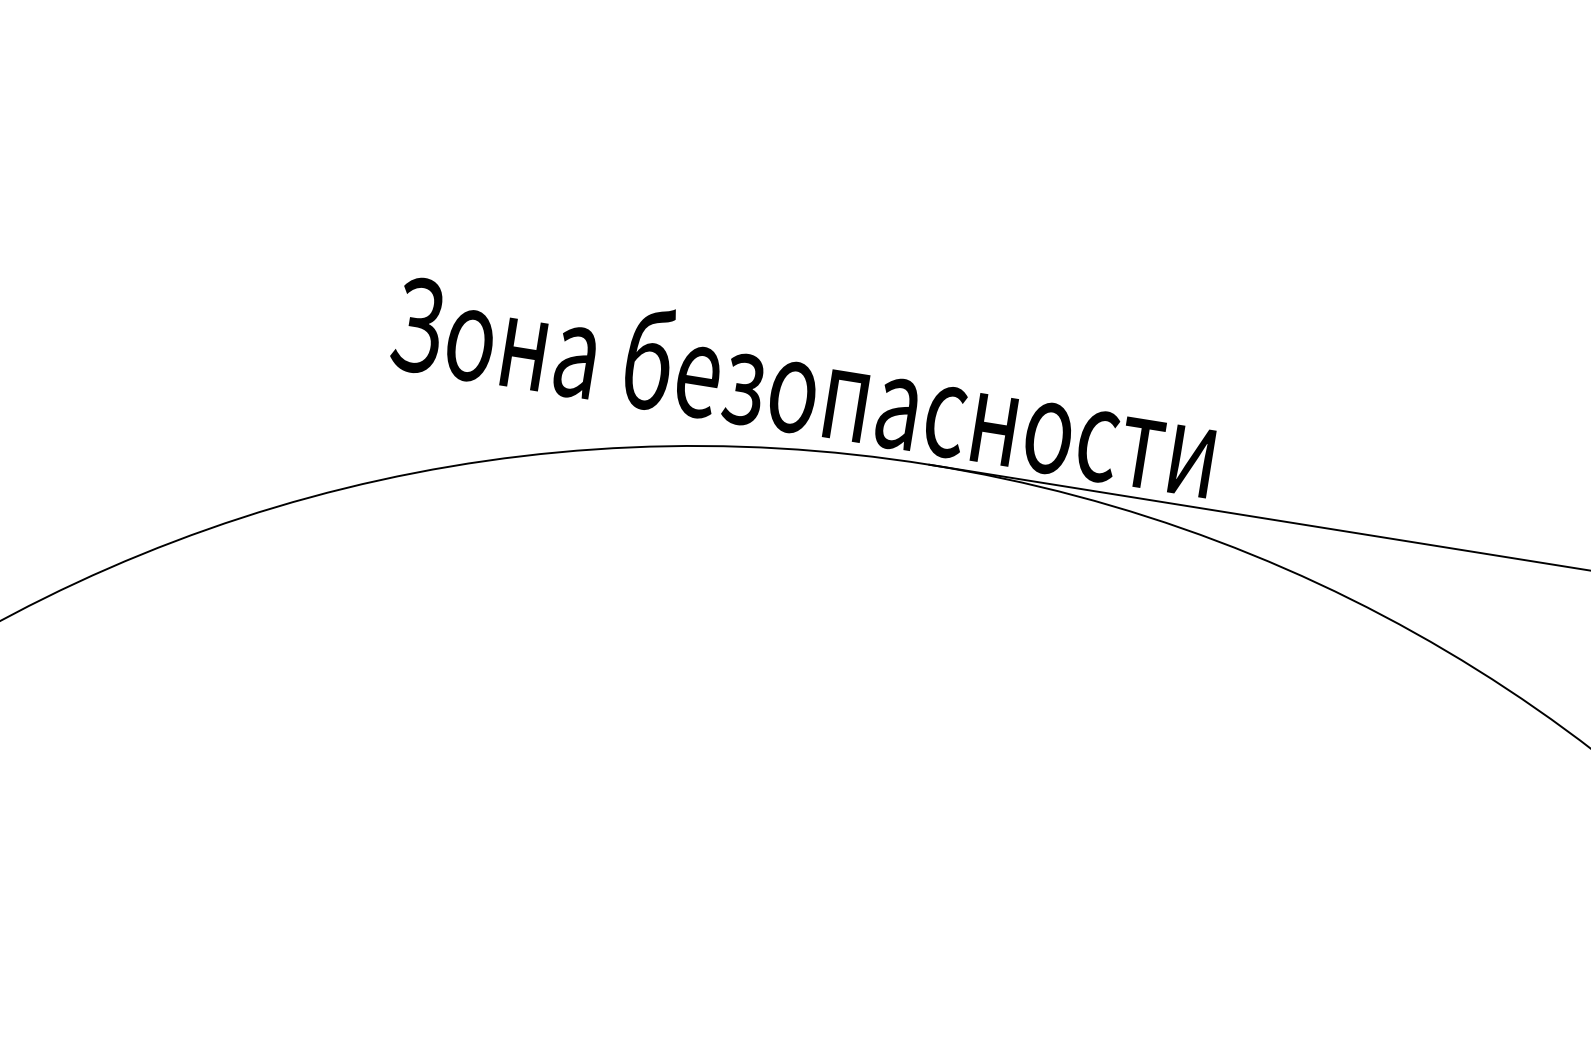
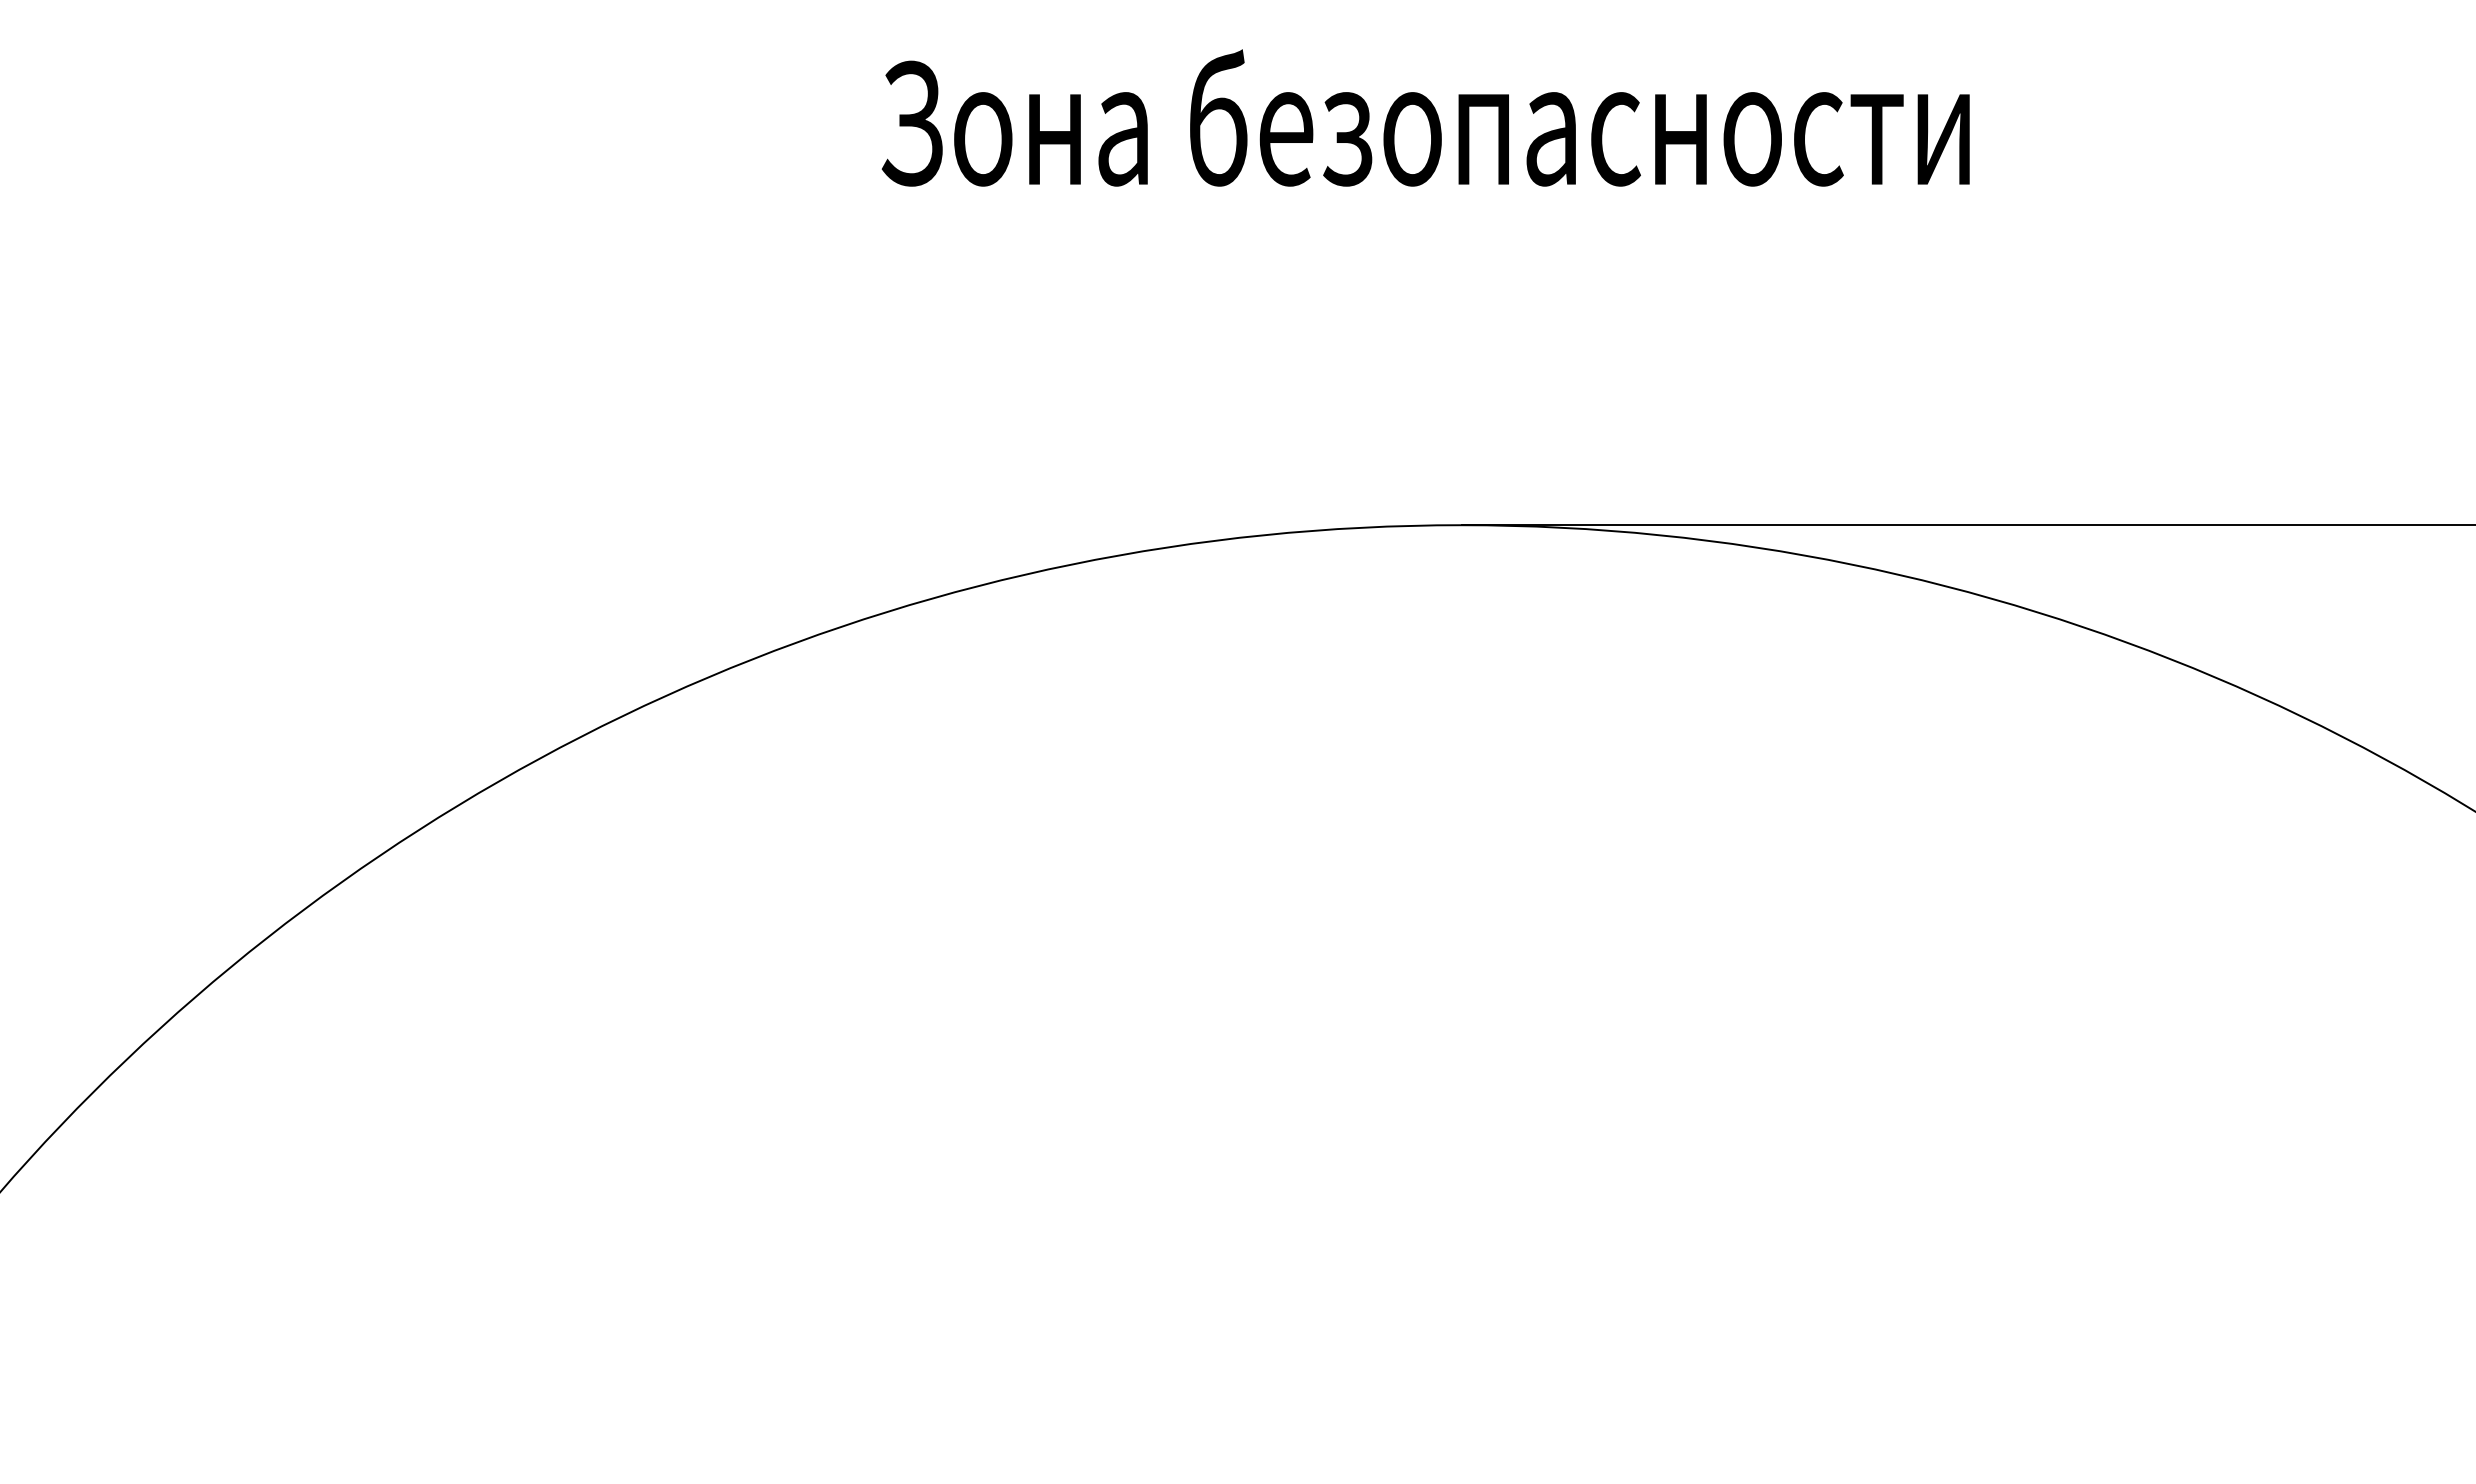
text: (804, 382) -> (1425, 117), moved

